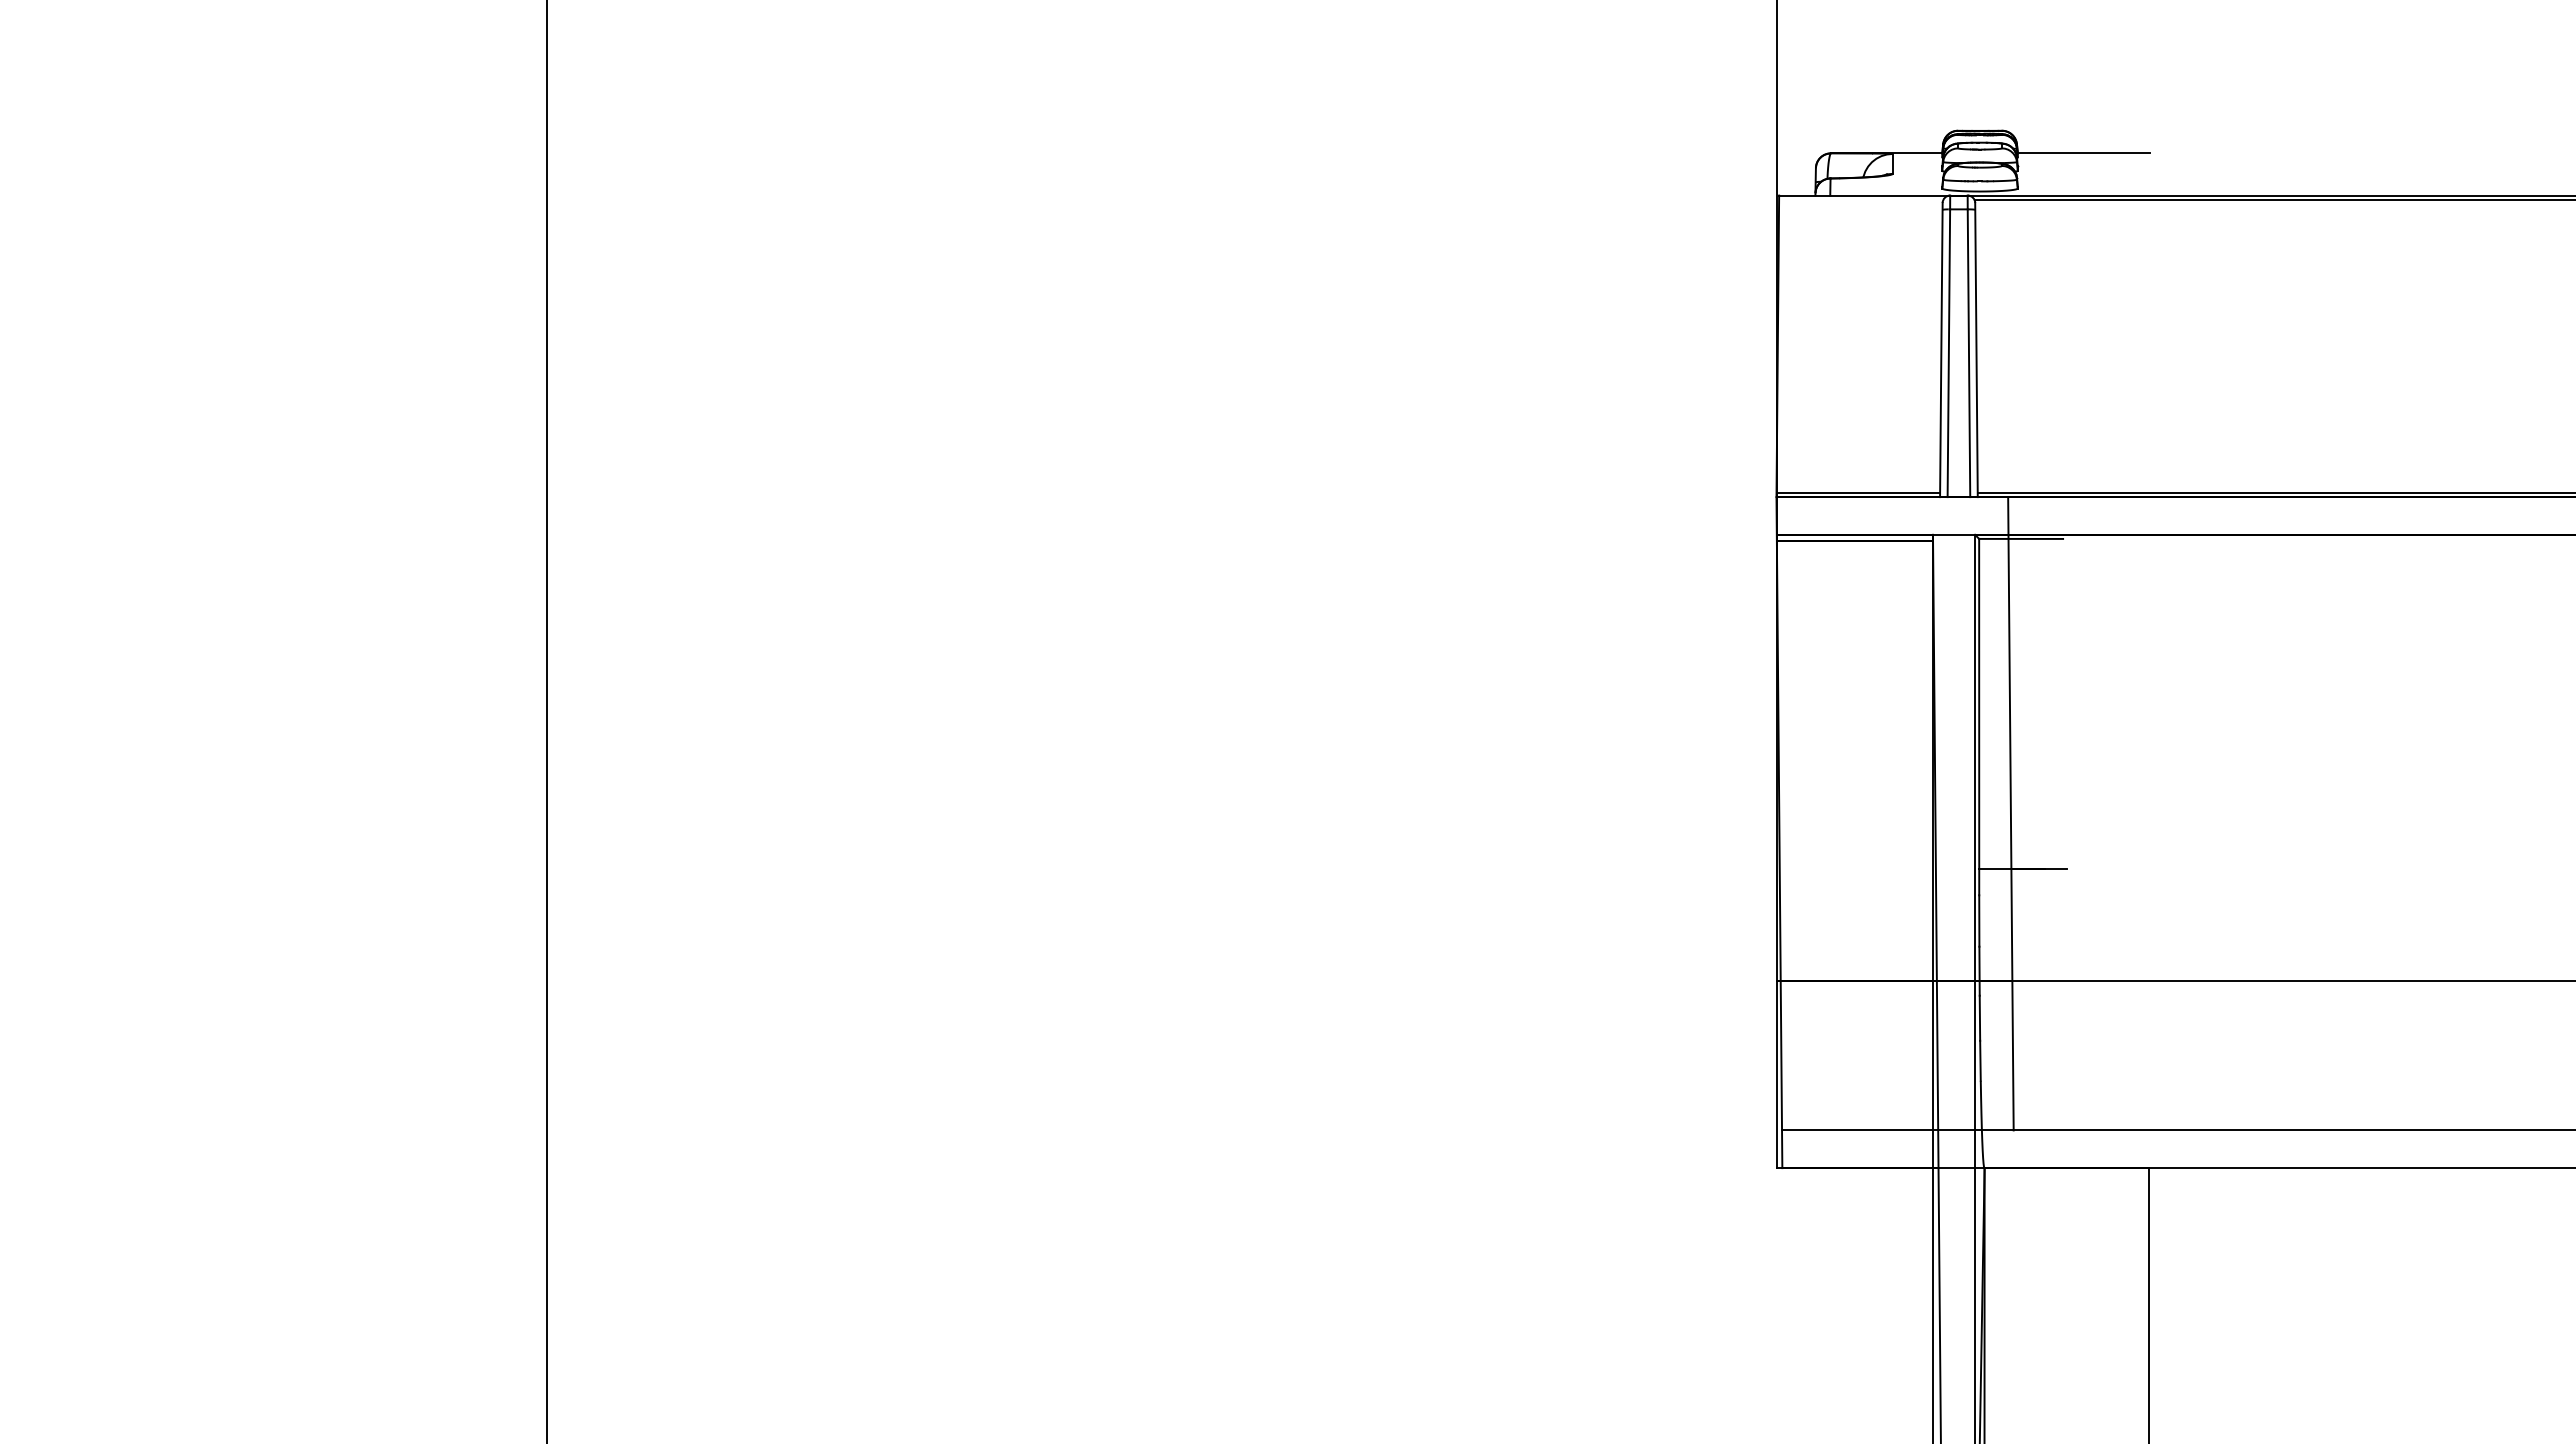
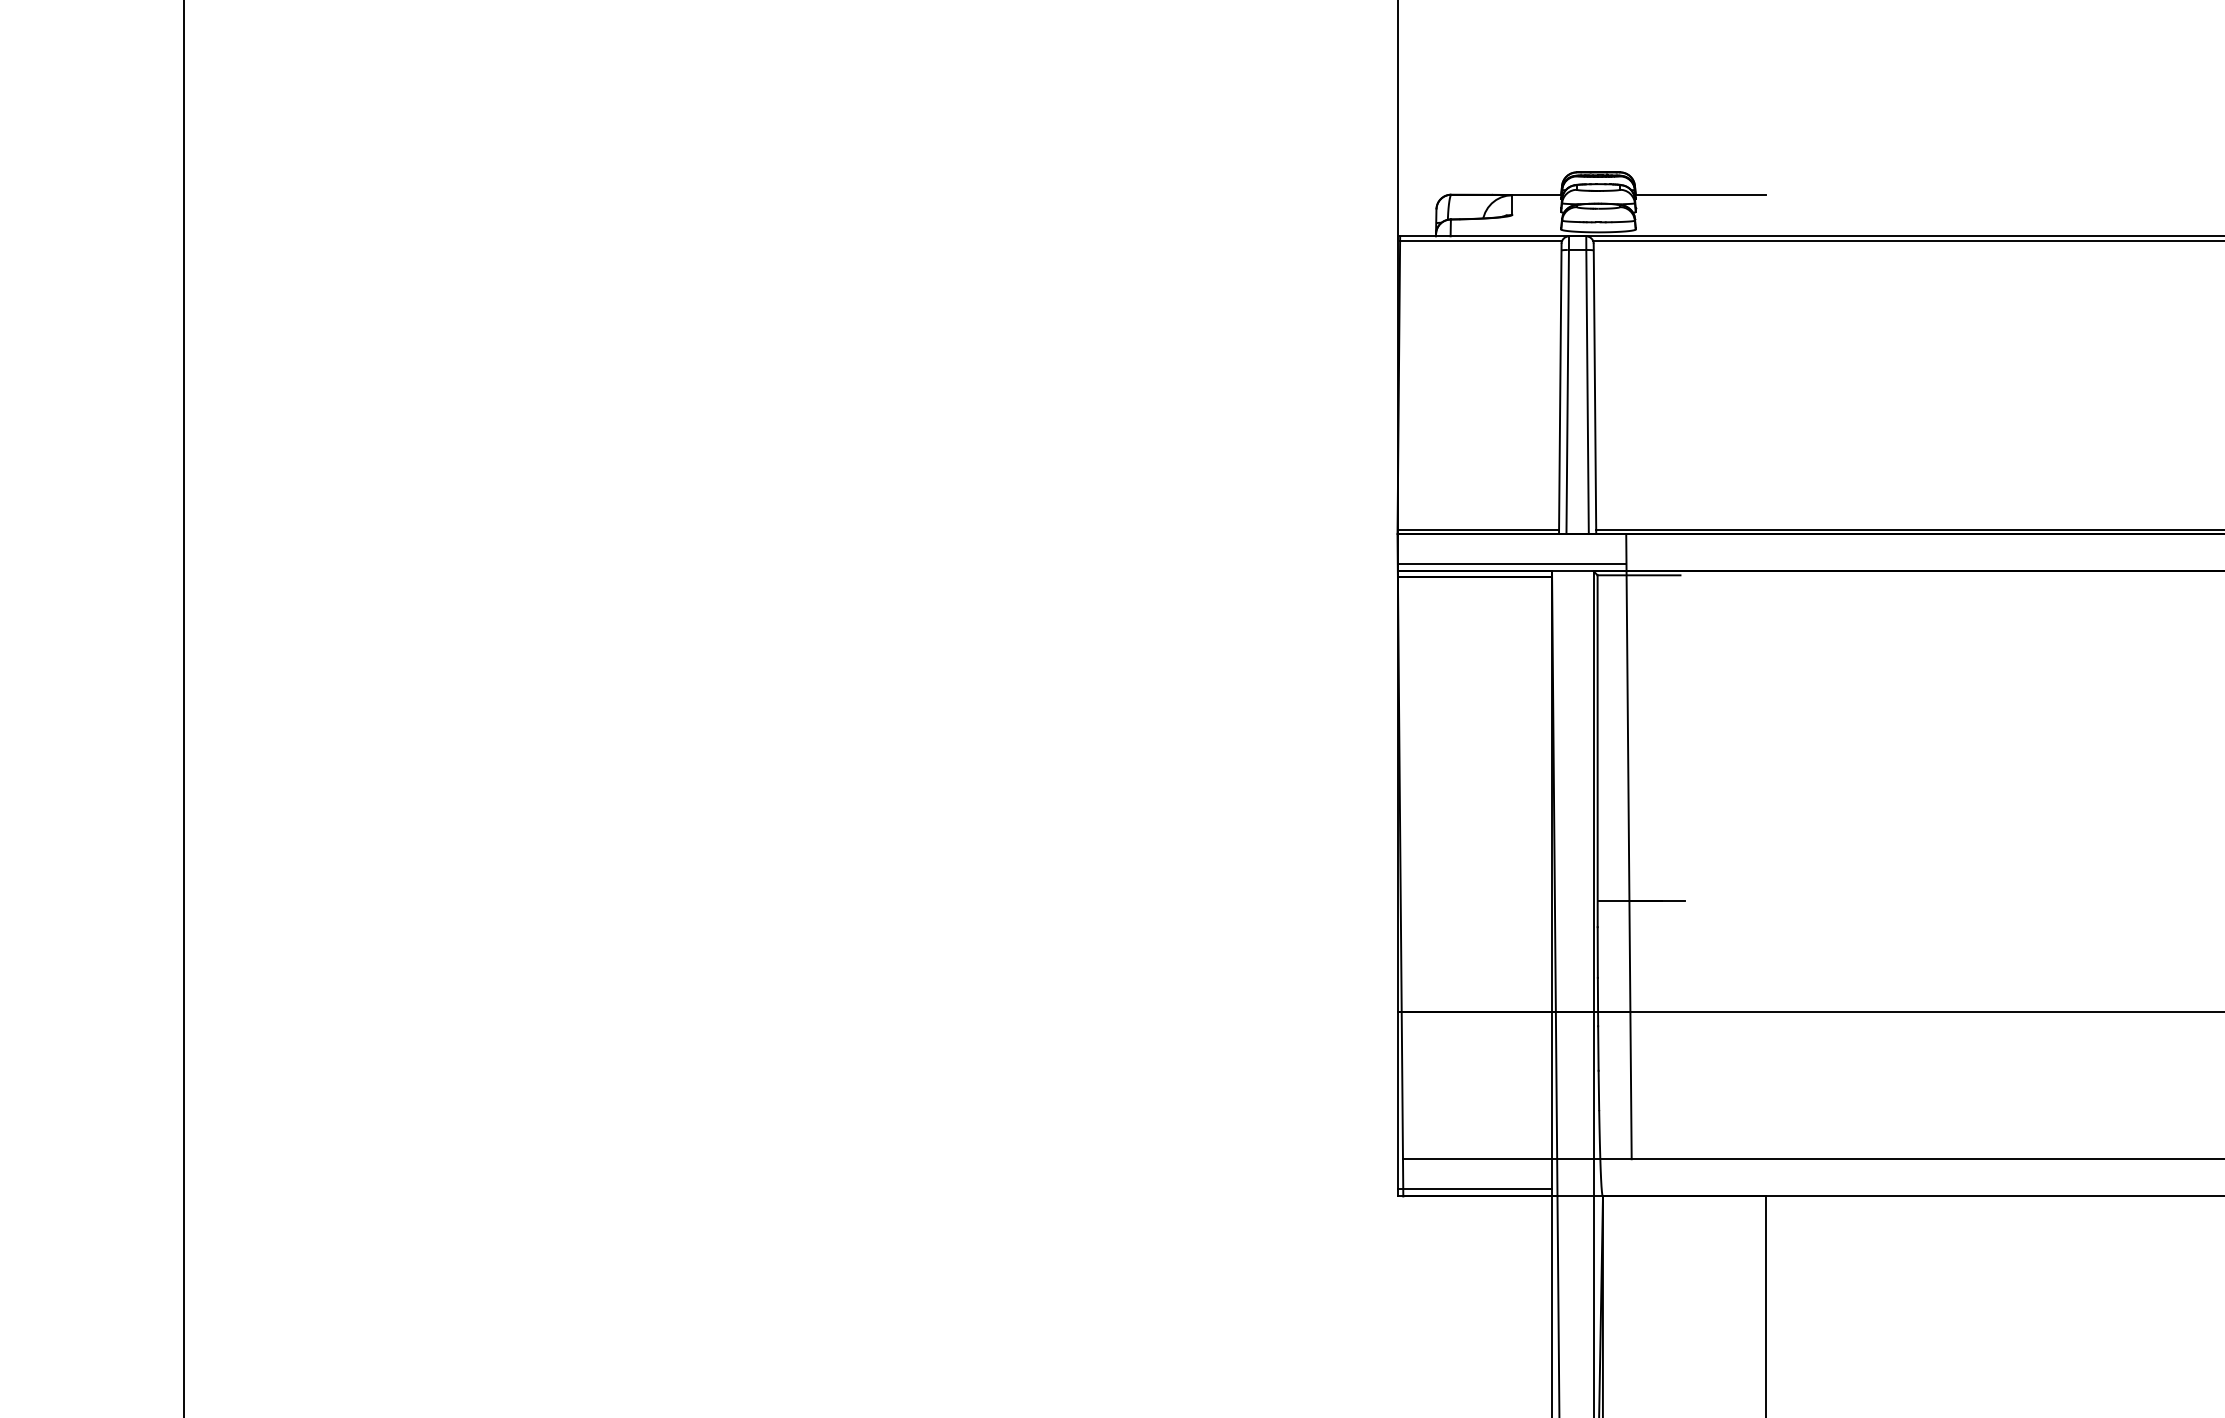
line: (1861, 200) -> (1481, 241), added
line: (1892, 527) -> (1512, 564), added
line: (1854, 1160) -> (1474, 1188), added

